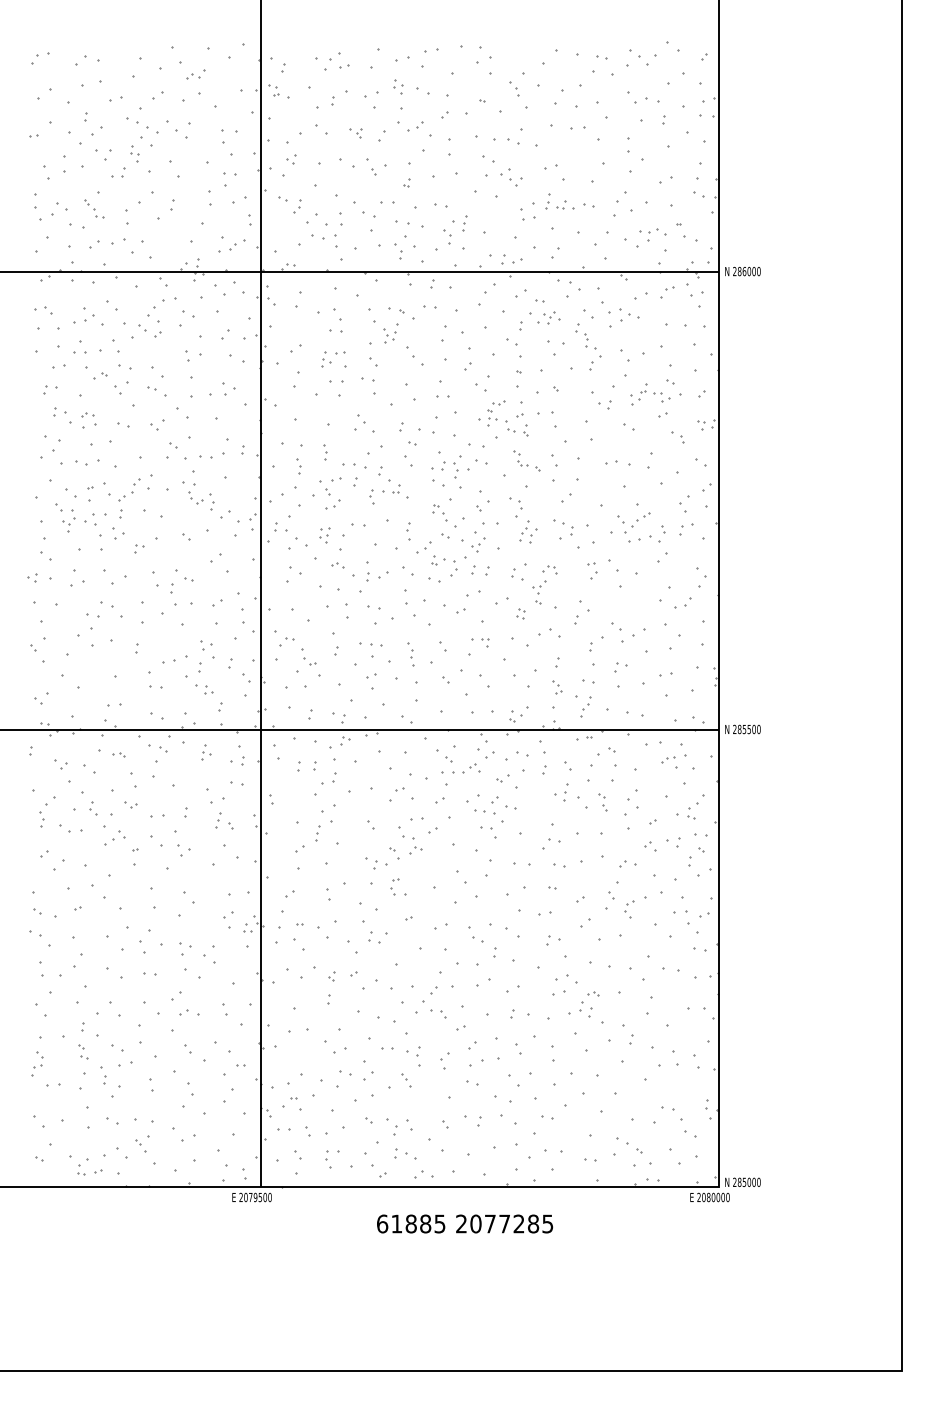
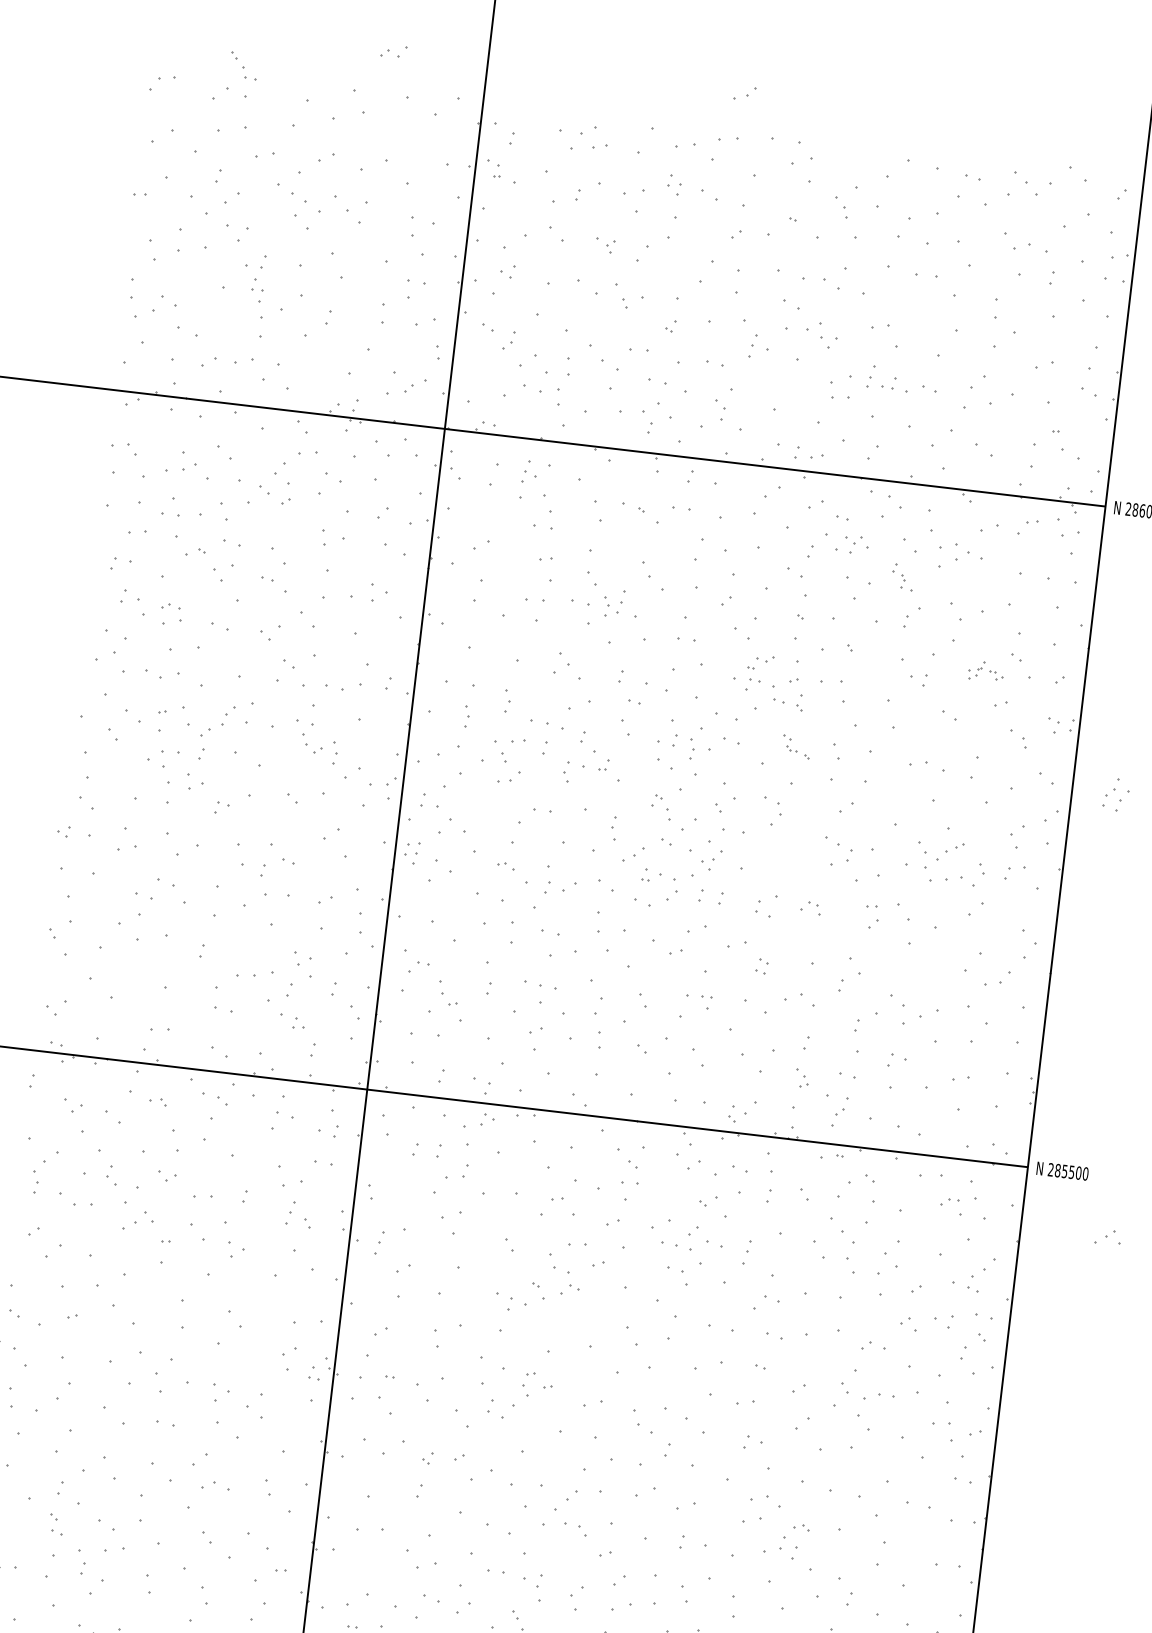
part: (195, 74) -> (393, 51), moved
part: (415, 126) -> (745, 94), moved
part: (134, 153) -> (257, 289), moved
part: (94, 208) -> (244, 65), moved
part: (464, 223) -> (752, 346), moved
part: (648, 234) -> (1010, 441), removed
part: (390, 333) -> (613, 603), moved
part: (585, 336) -> (902, 577), size x0.7
part: (326, 359) -> (529, 472), moved
part: (650, 394) -> (986, 672), size x0.6
part: (526, 460) -> (795, 746), size x0.7
part: (68, 520) -> (125, 755), removed
part: (528, 531) -> (1116, 794), moved
part: (324, 535) -> (411, 853), moved
part: (539, 592) -> (792, 939), removed
part: (410, 654) -> (595, 1006), size x1.6
part: (206, 752) -> (284, 1113), size x1.6
part: (471, 768) -> (1108, 1238), moved
part: (565, 792) -> (746, 1252), moved
part: (602, 802) -> (847, 1252), size x1.6
part: (317, 833) -> (379, 1243), moved
part: (394, 886) -> (528, 1383), moved
part: (629, 909) -> (868, 1411), size x1.6

